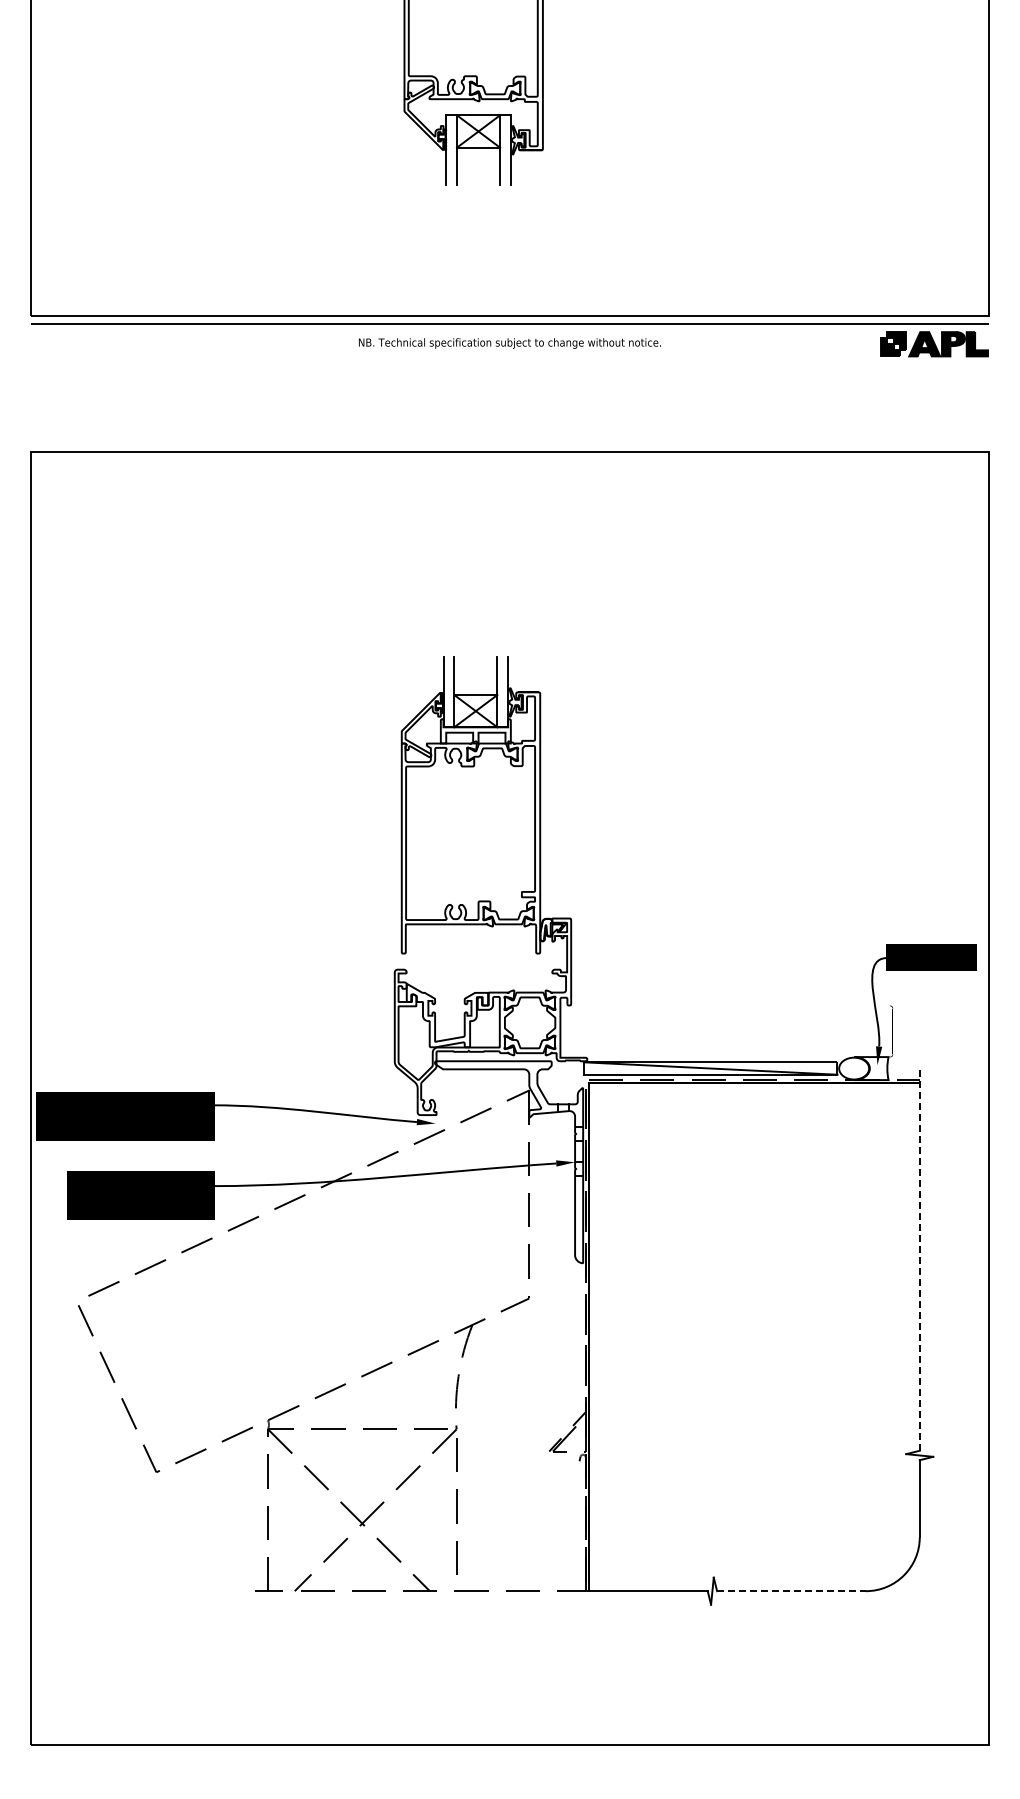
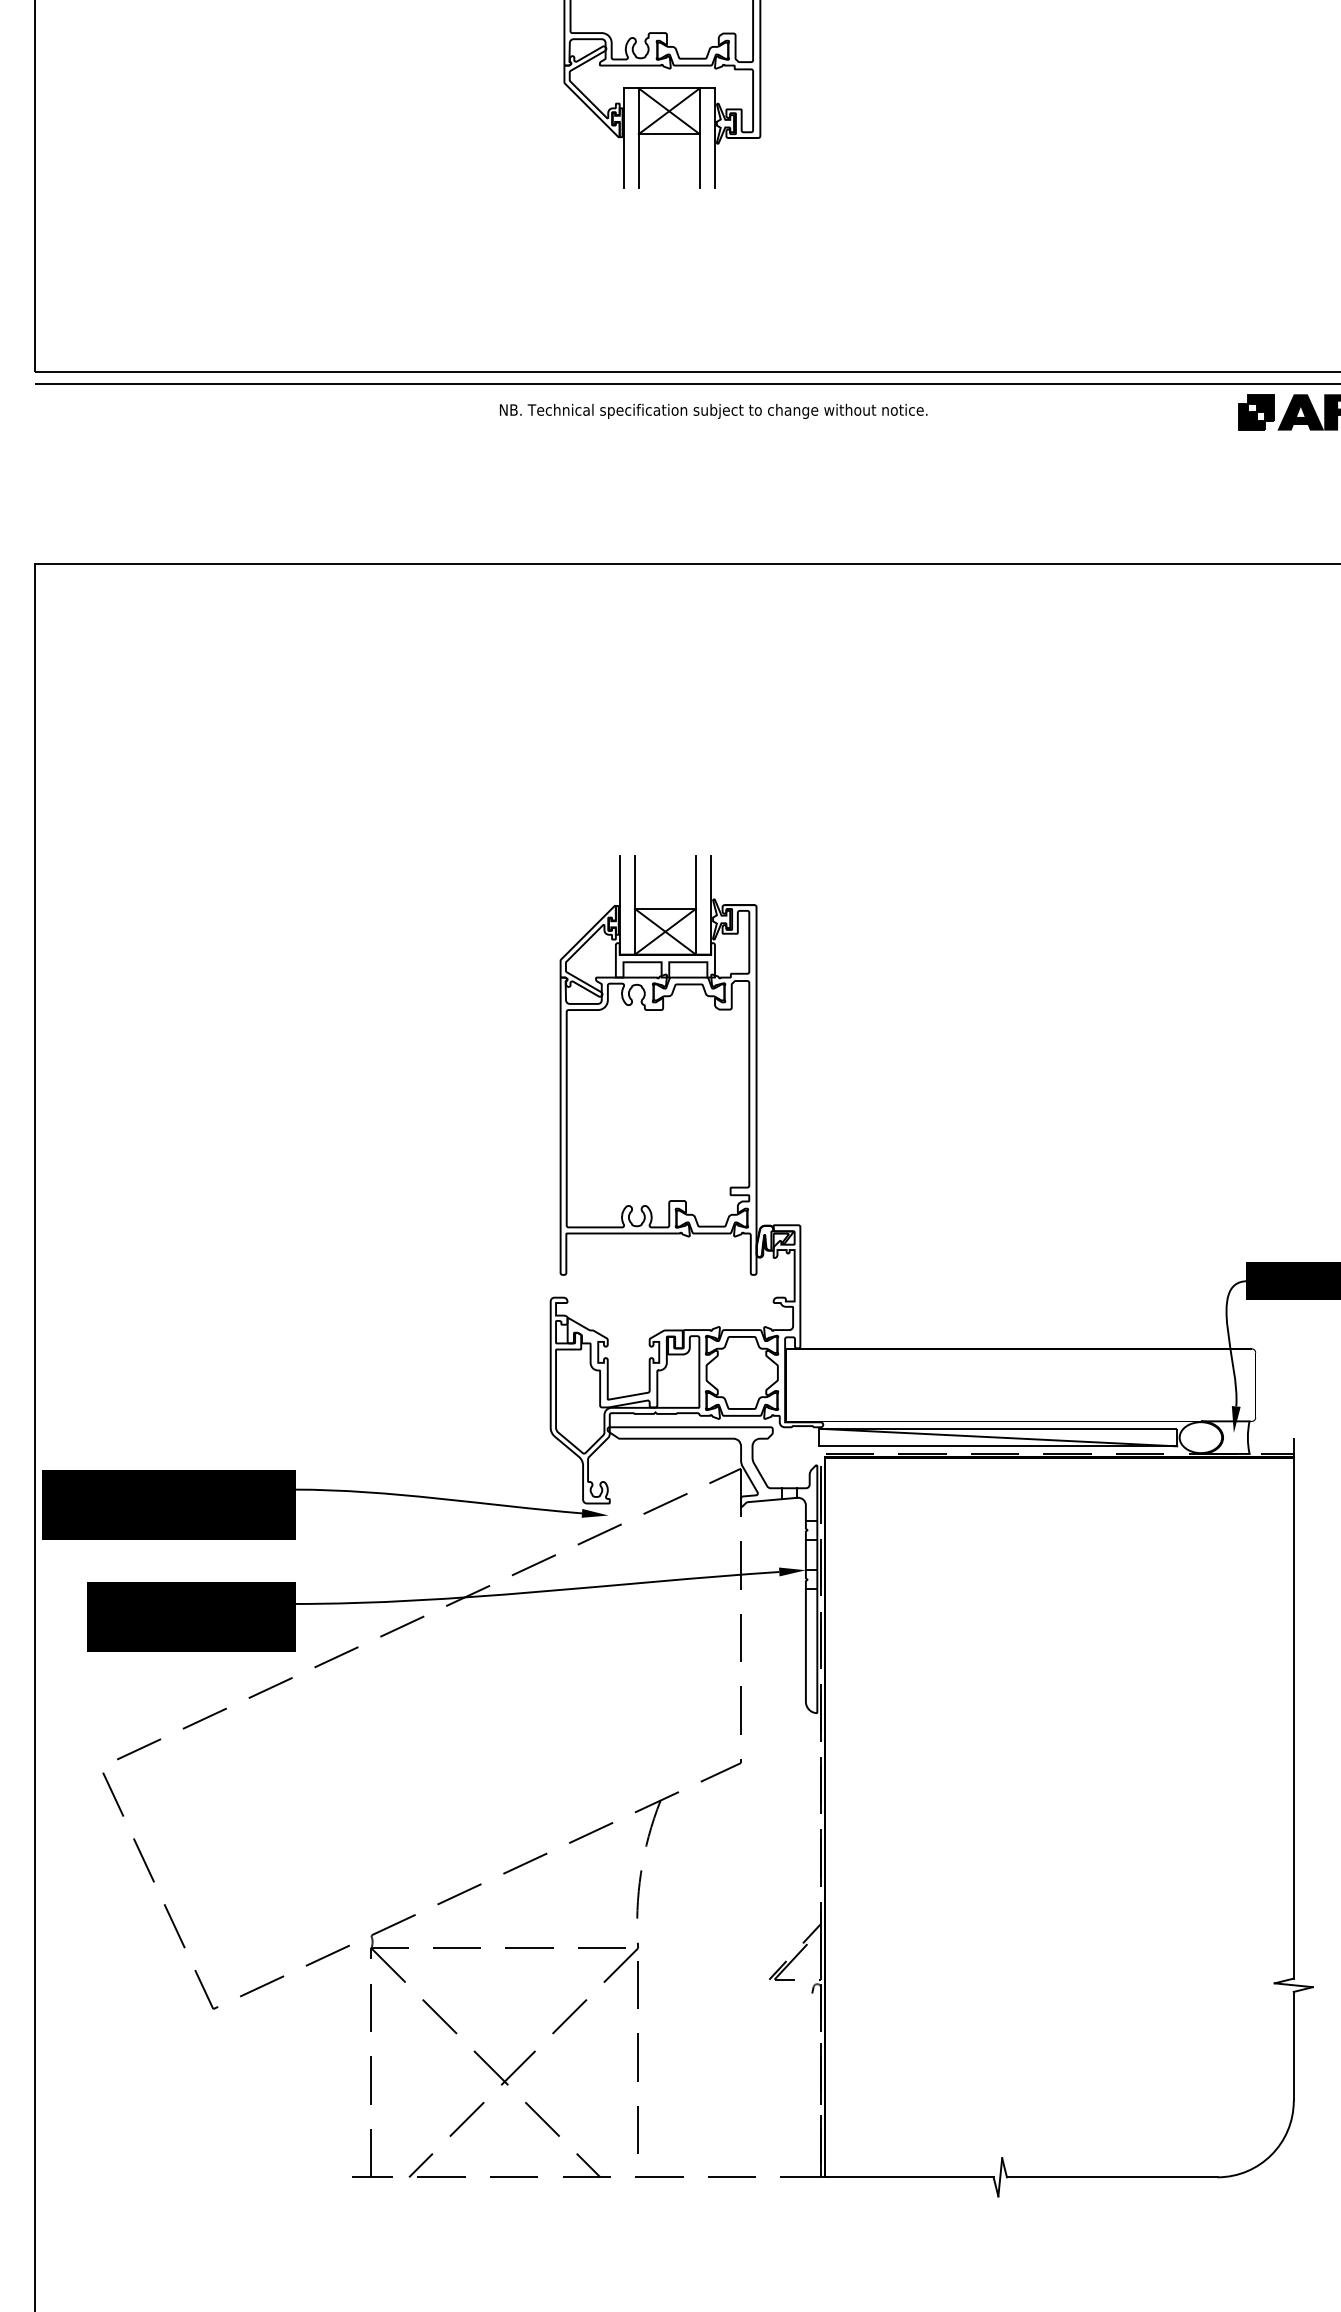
line: (919, 1260) -> (1293, 1709), dashed -> solid
line: (792, 1591) -> (1113, 2177), dashed -> solid

